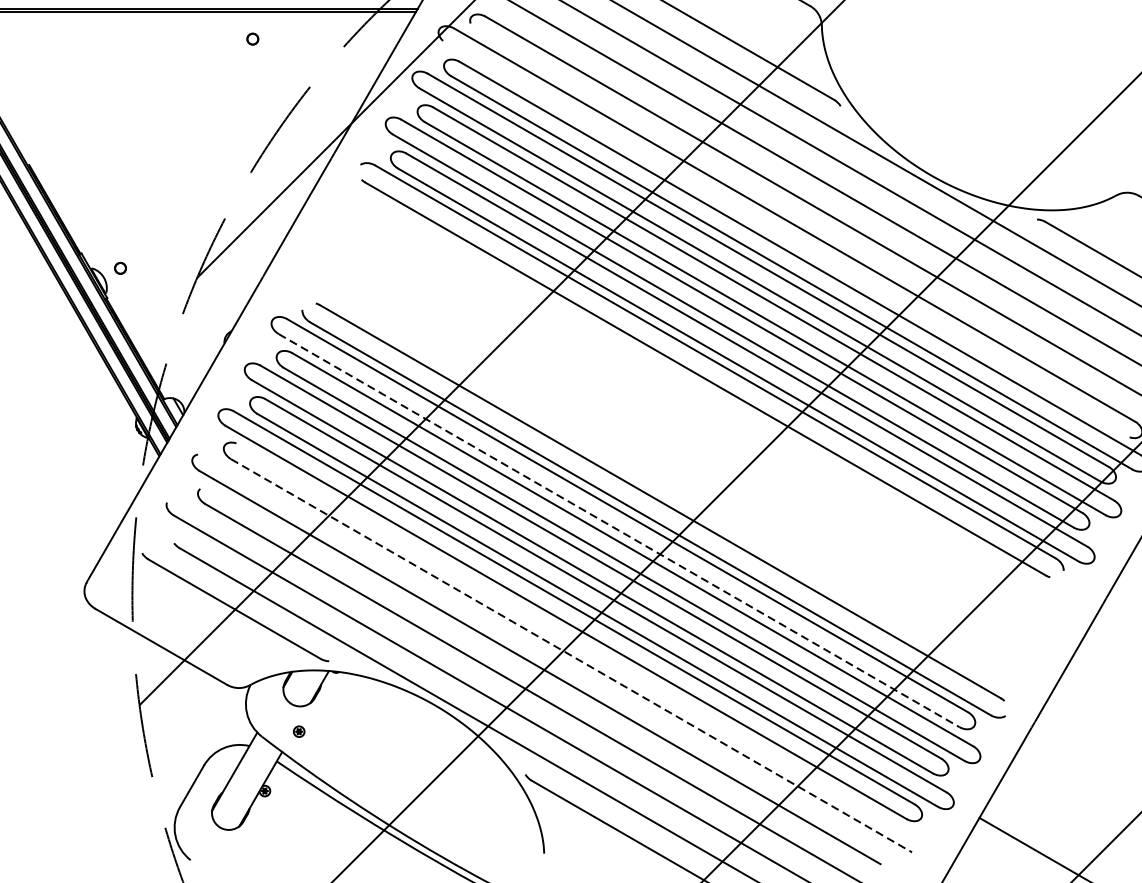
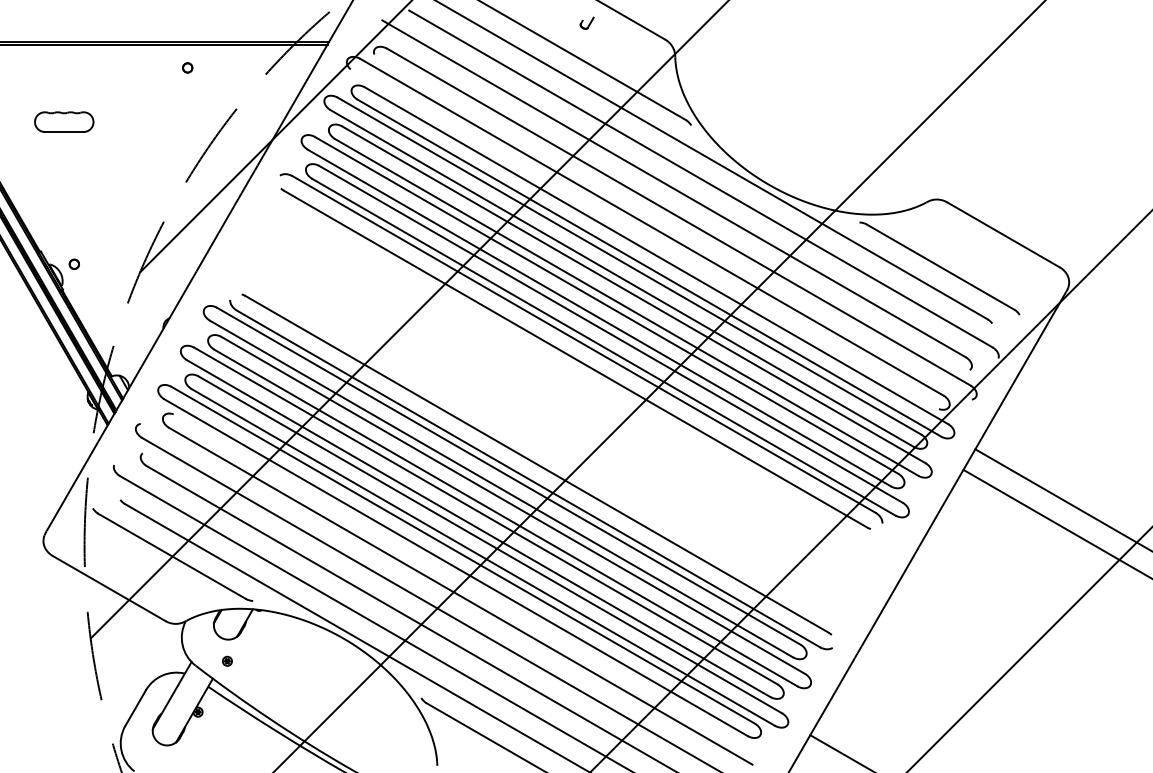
part: (109, 101) -> (64, 121), added
line: (619, 531) -> (501, 489), dashed -> solid
line: (571, 656) -> (460, 596), dashed -> solid

